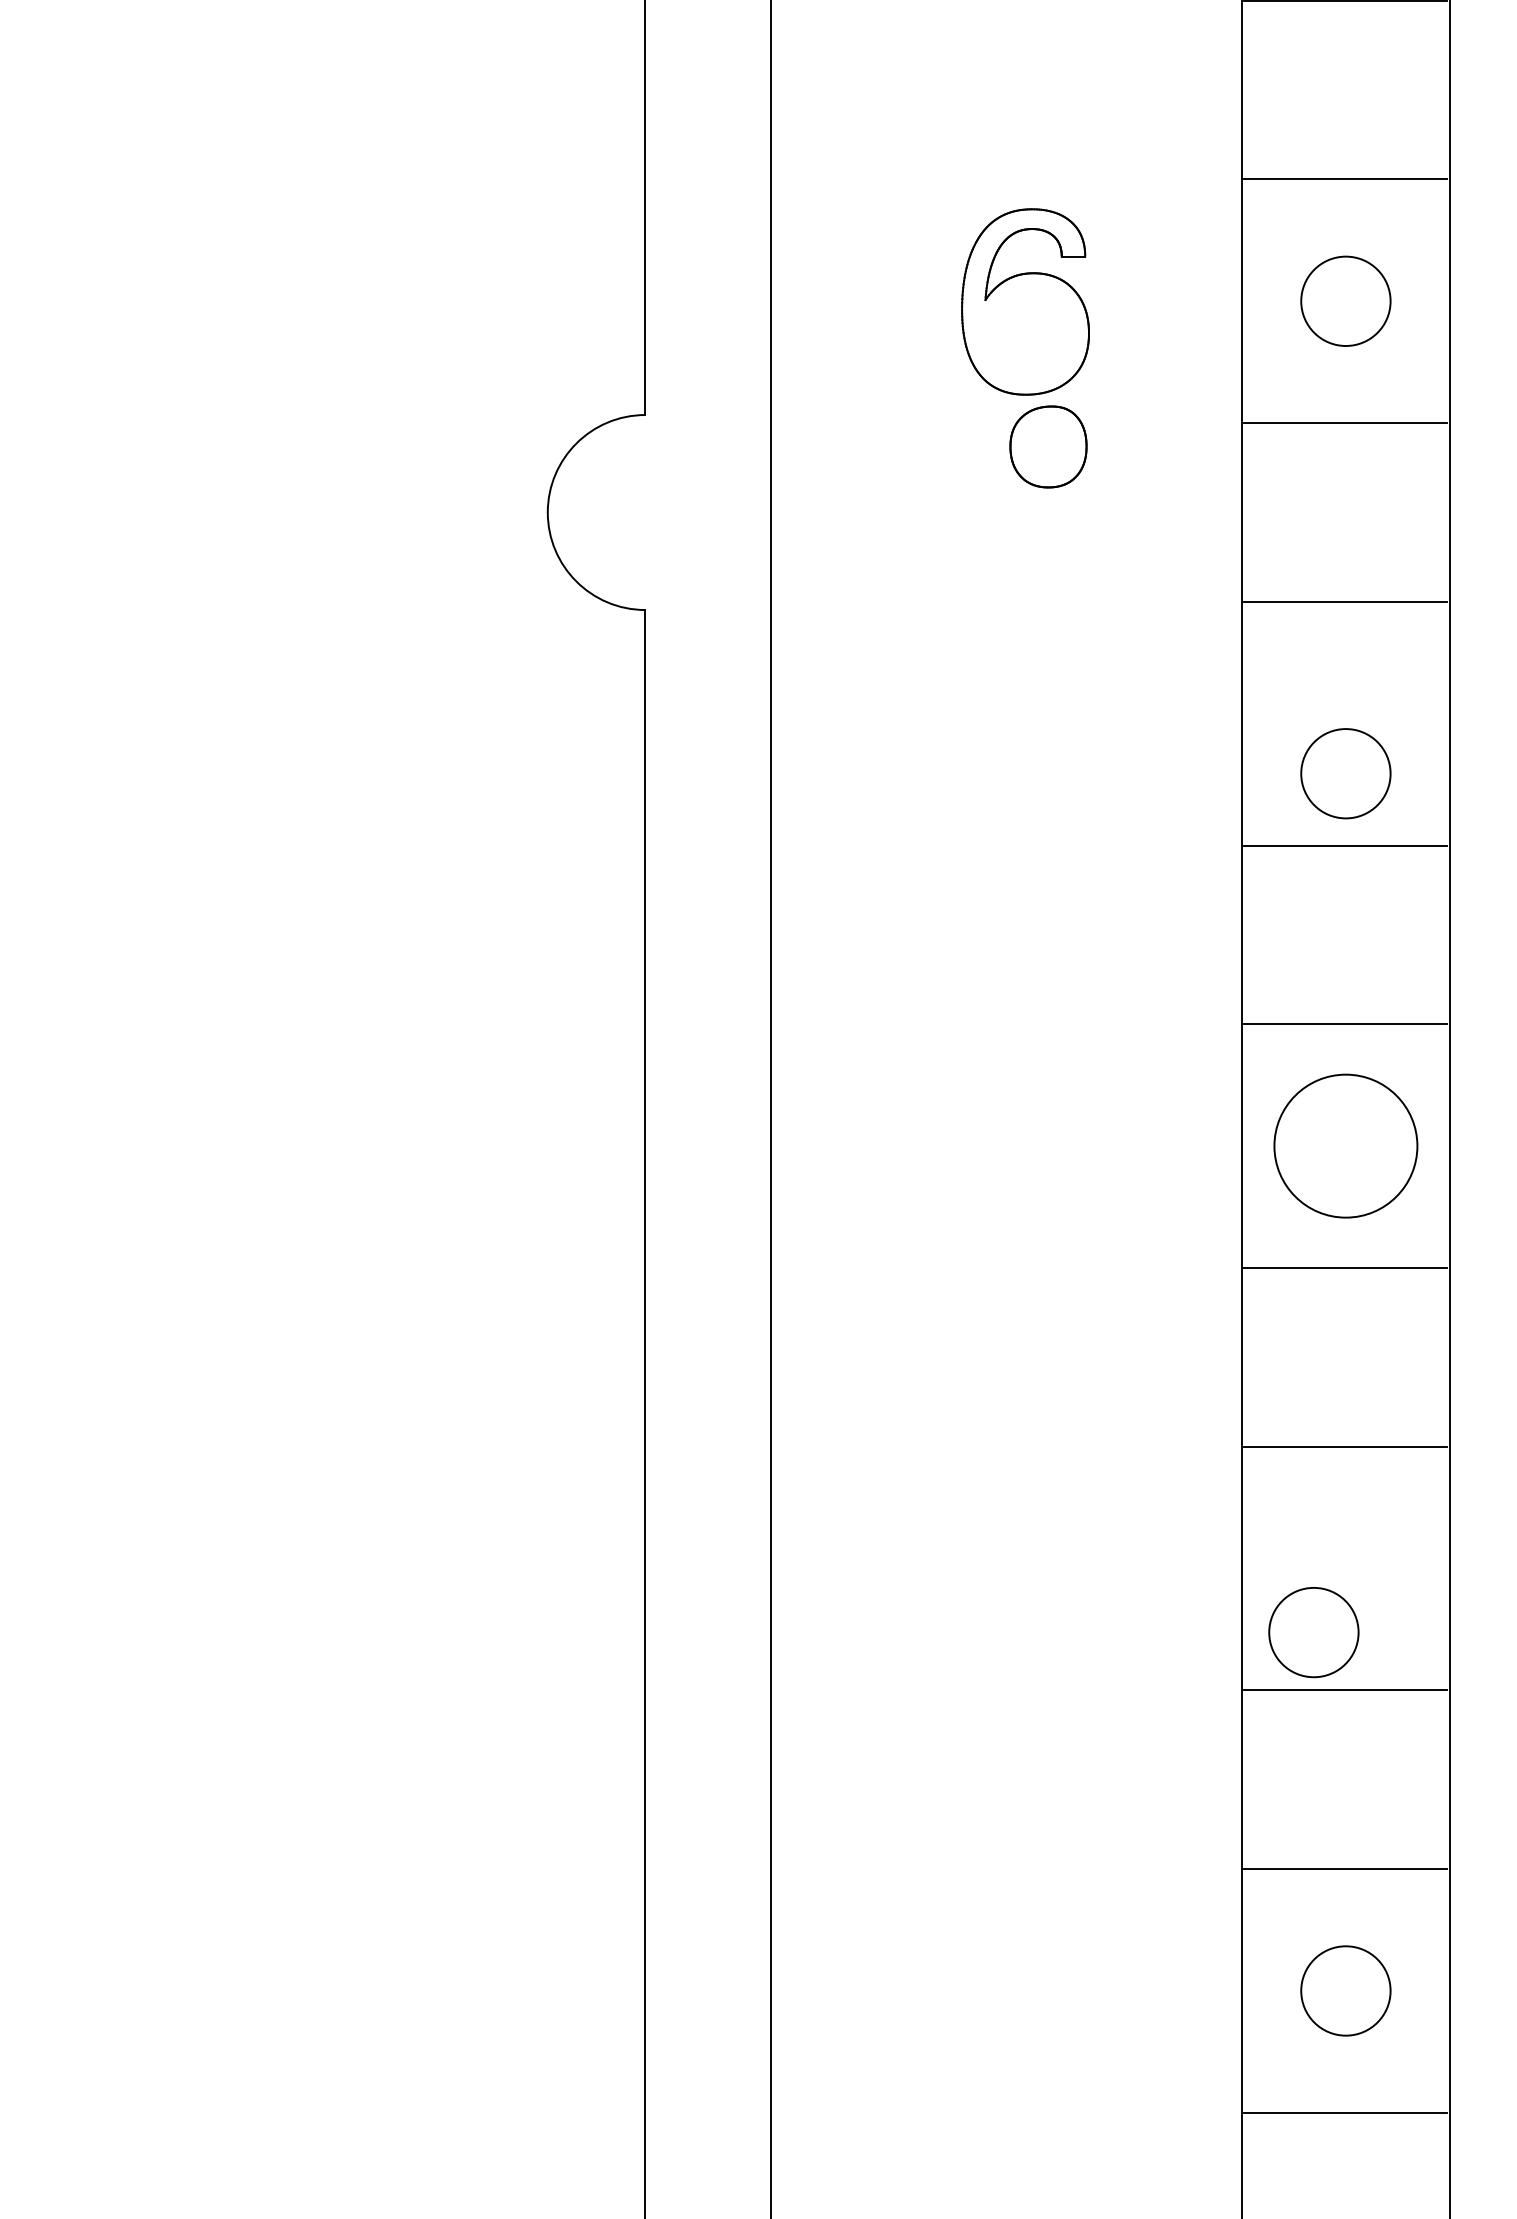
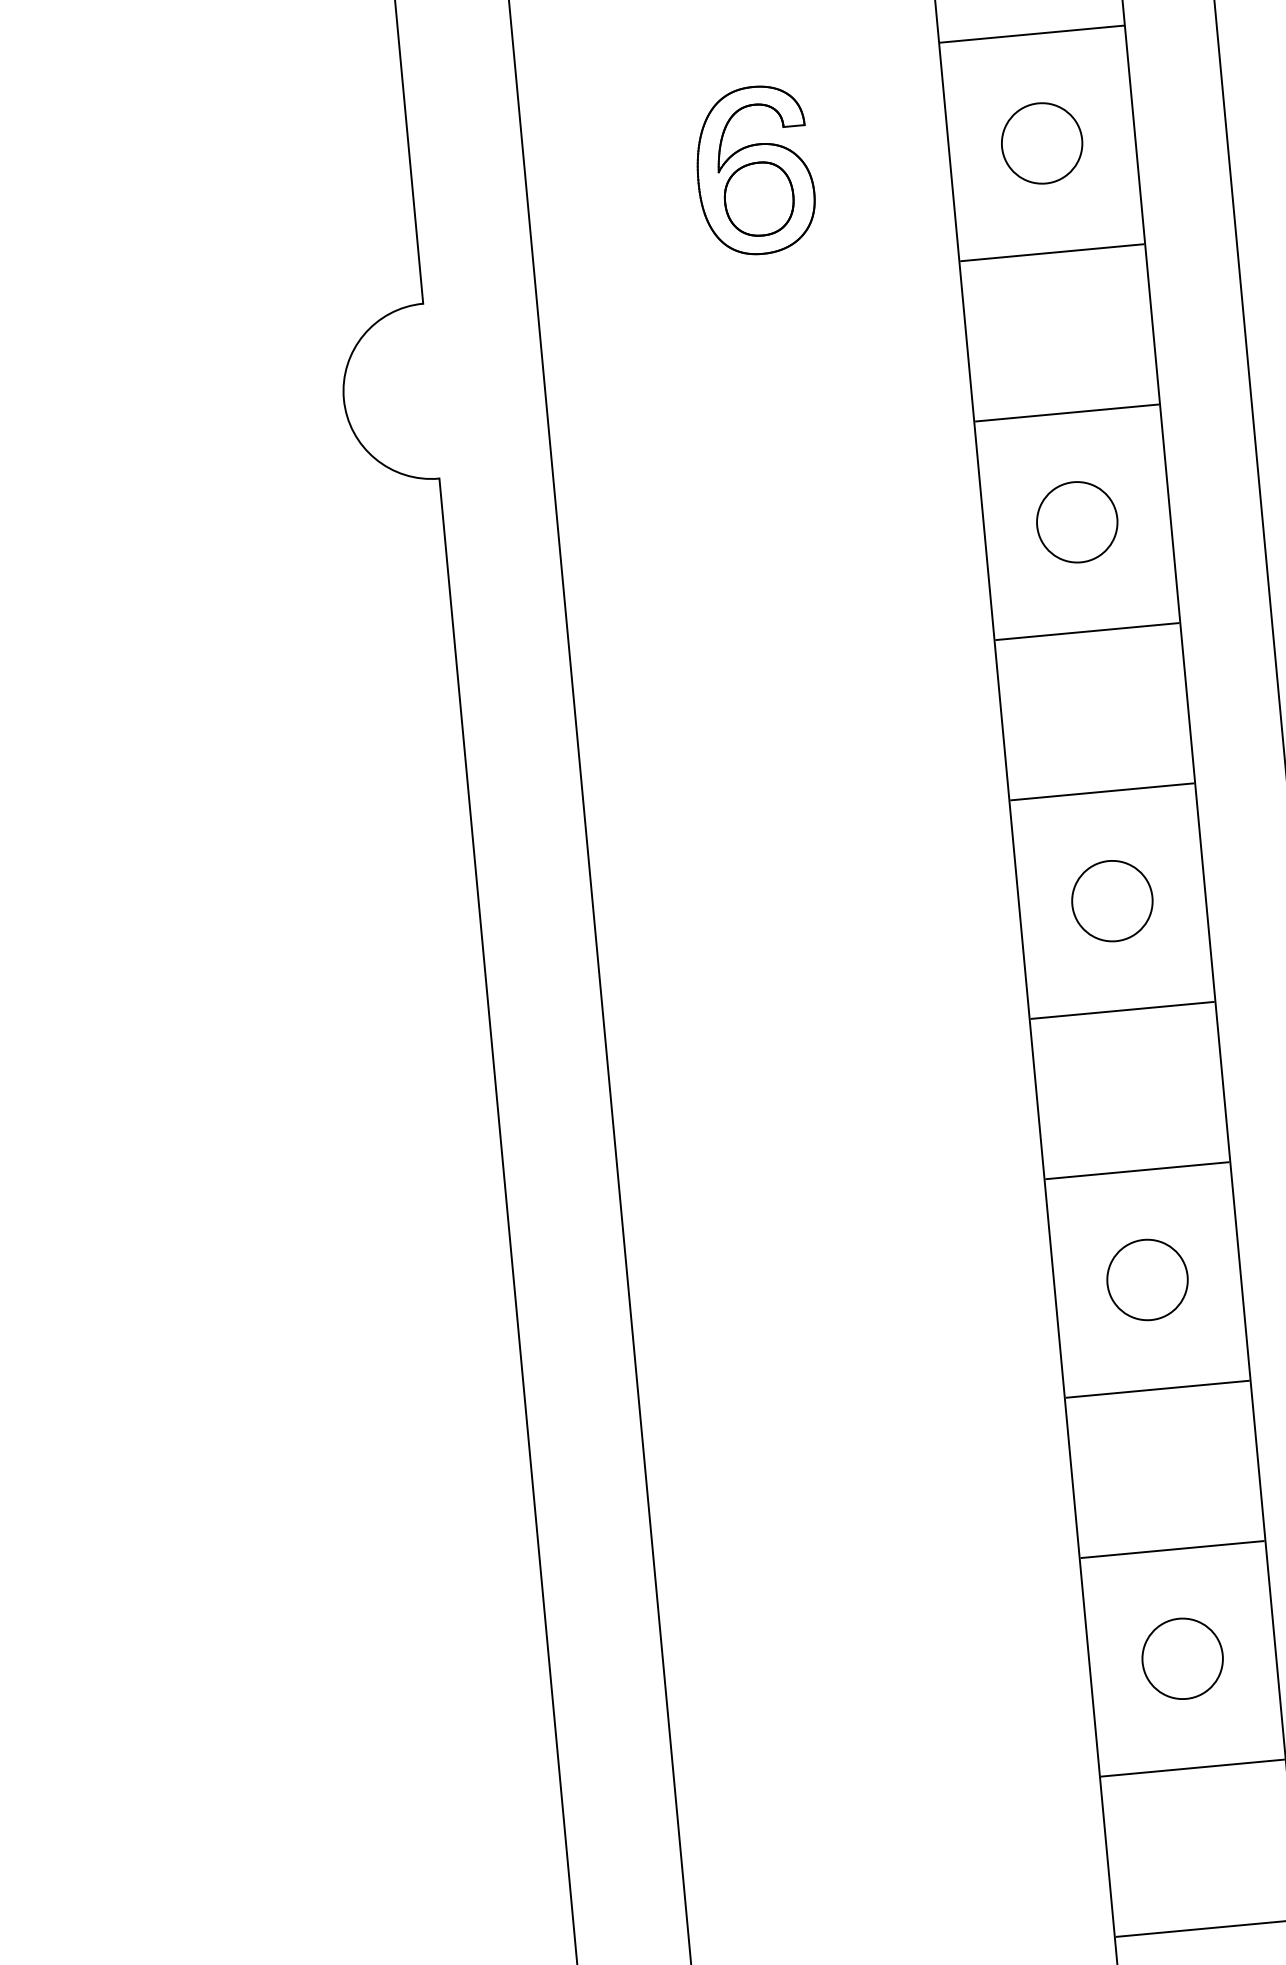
part: (1048, 446) -> (759, 198), moved
circle: (1345, 773) -> (1076, 522), moved
circle: (1345, 1145) -> (1111, 900), size x0.62
circle: (1313, 1632) -> (1147, 1279), moved

